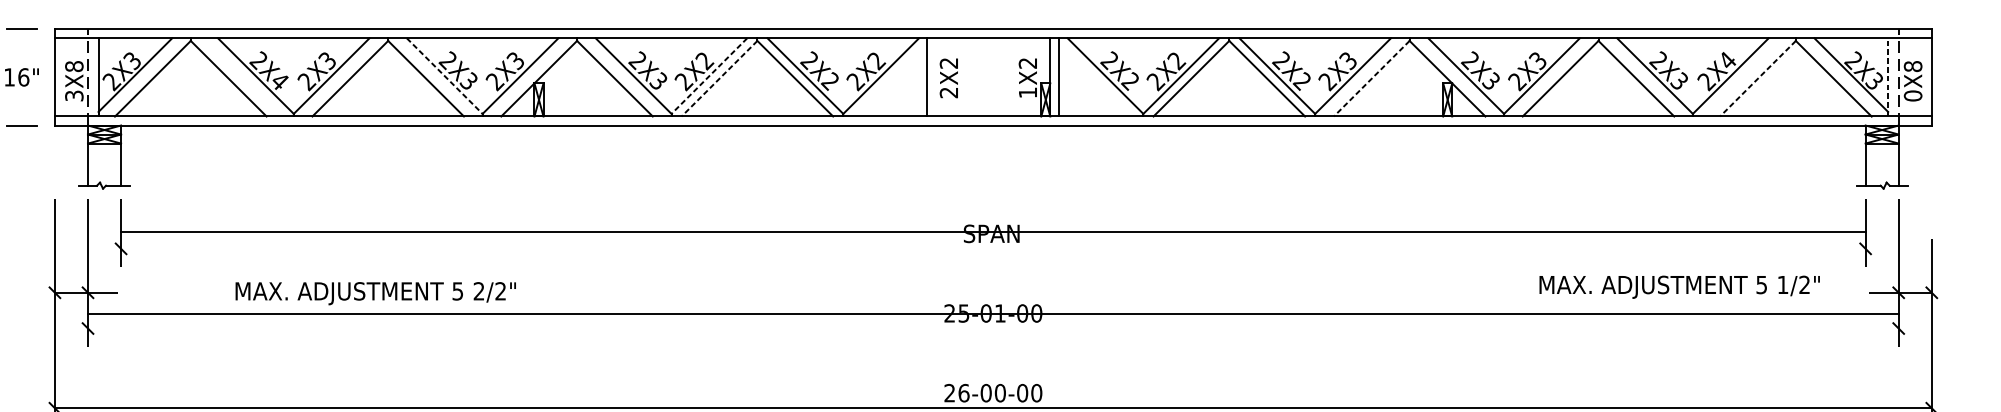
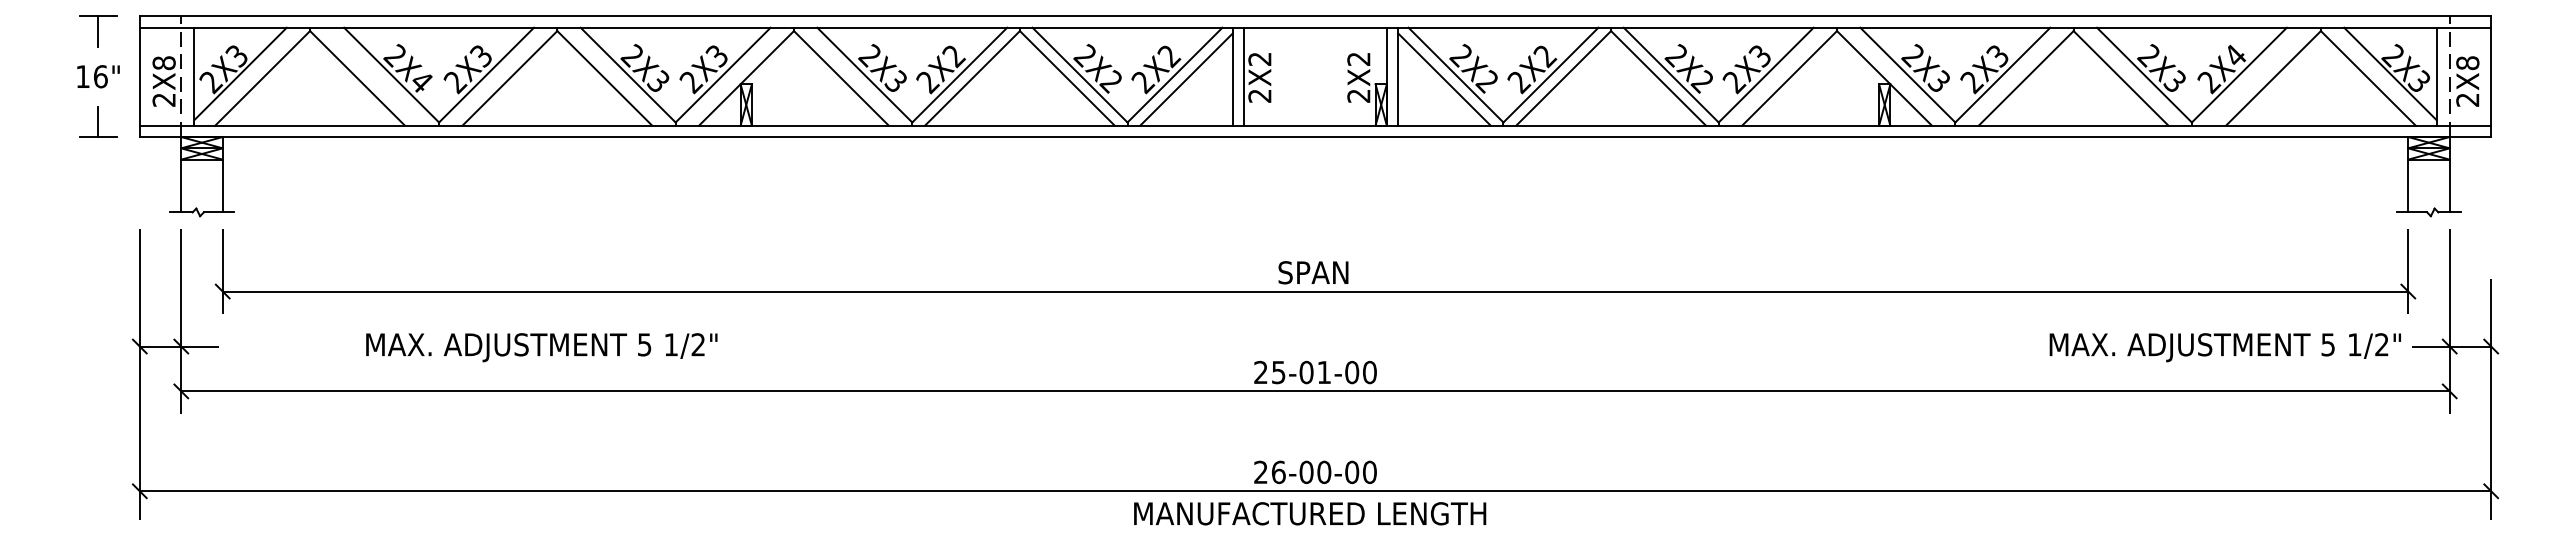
line: (21, 41) -> (98, 31), added
line: (444, 76) -> (628, 75), dashed -> solid
line: (709, 76) -> (959, 75), dashed -> solid
line: (936, 77) -> (1244, 76), added
line: (1888, 77) -> (2436, 76), dashed -> solid
line: (719, 78) -> (972, 78), dashed -> solid
line: (1371, 78) -> (1789, 78), dashed -> solid
line: (1758, 78) -> (2273, 78), dashed -> solid
line: (890, 79) -> (1186, 79), added
line: (1096, 79) -> (1444, 79), added
text: (1027, 92) -> (1358, 95), 1X2 -> 2X2
text: (73, 95) -> (163, 99), 3X8 -> 2X8
text: (1912, 95) -> (2467, 99), 0X8 -> 2X8
line: (21, 113) -> (98, 121), added
line: (993, 232) -> (1315, 291), moved
text: (1679, 287) -> (2224, 347), moved
text: (478, 291) -> (670, 344), 2/2" -> 1/2"
line: (993, 314) -> (1315, 391), moved

